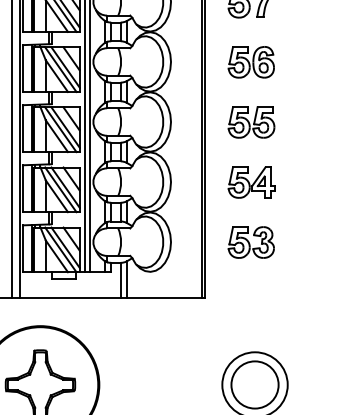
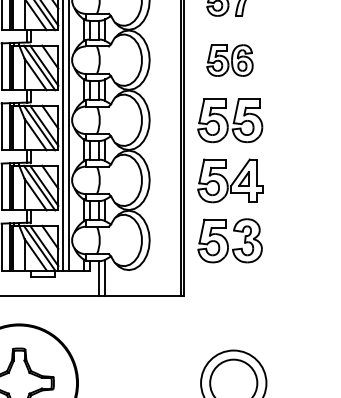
part: (251, 122) -> (230, 120), size x1.4
part: (251, 182) -> (230, 180), size x1.4
part: (250, 242) -> (229, 240), size x1.4

